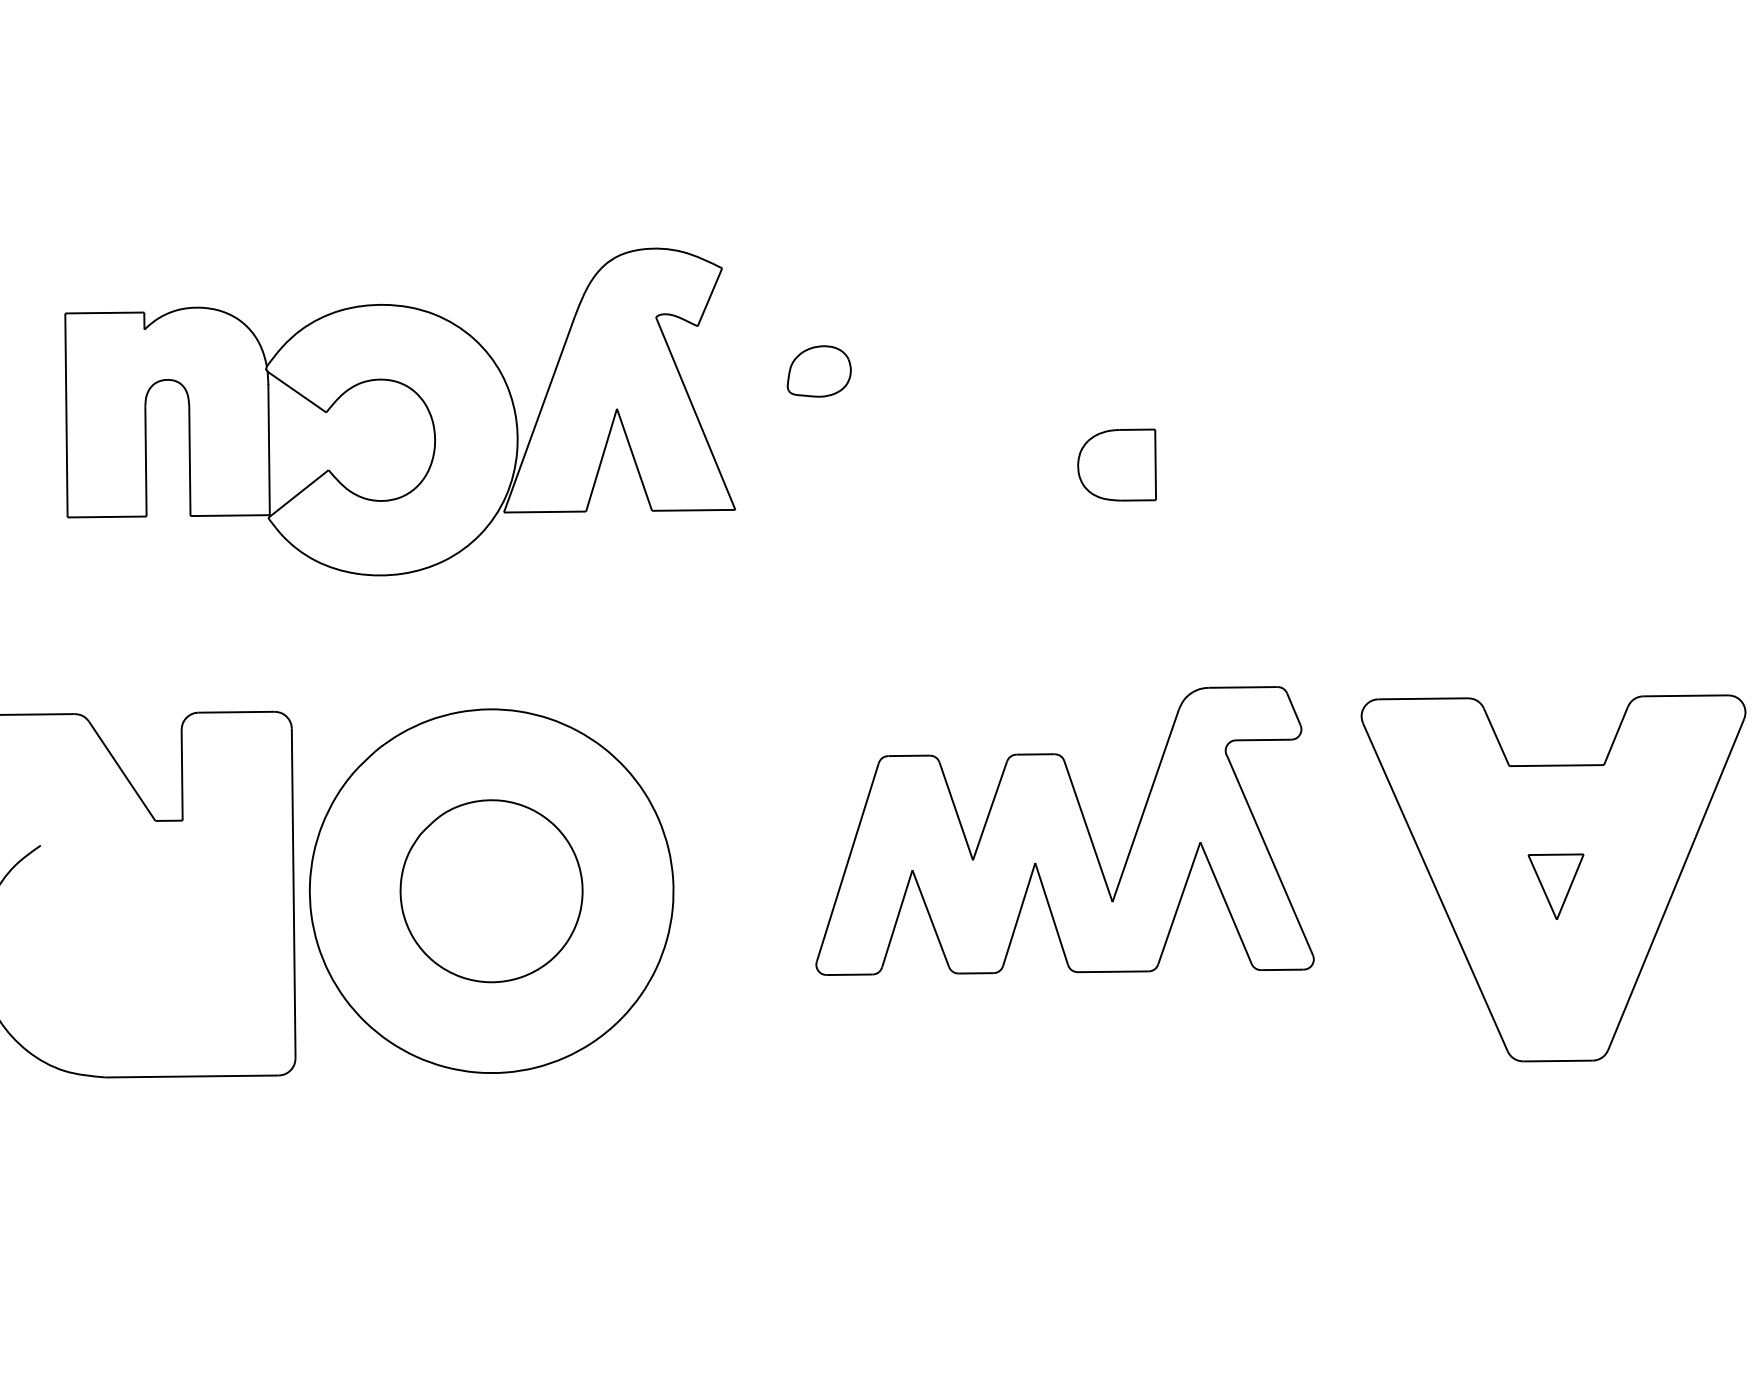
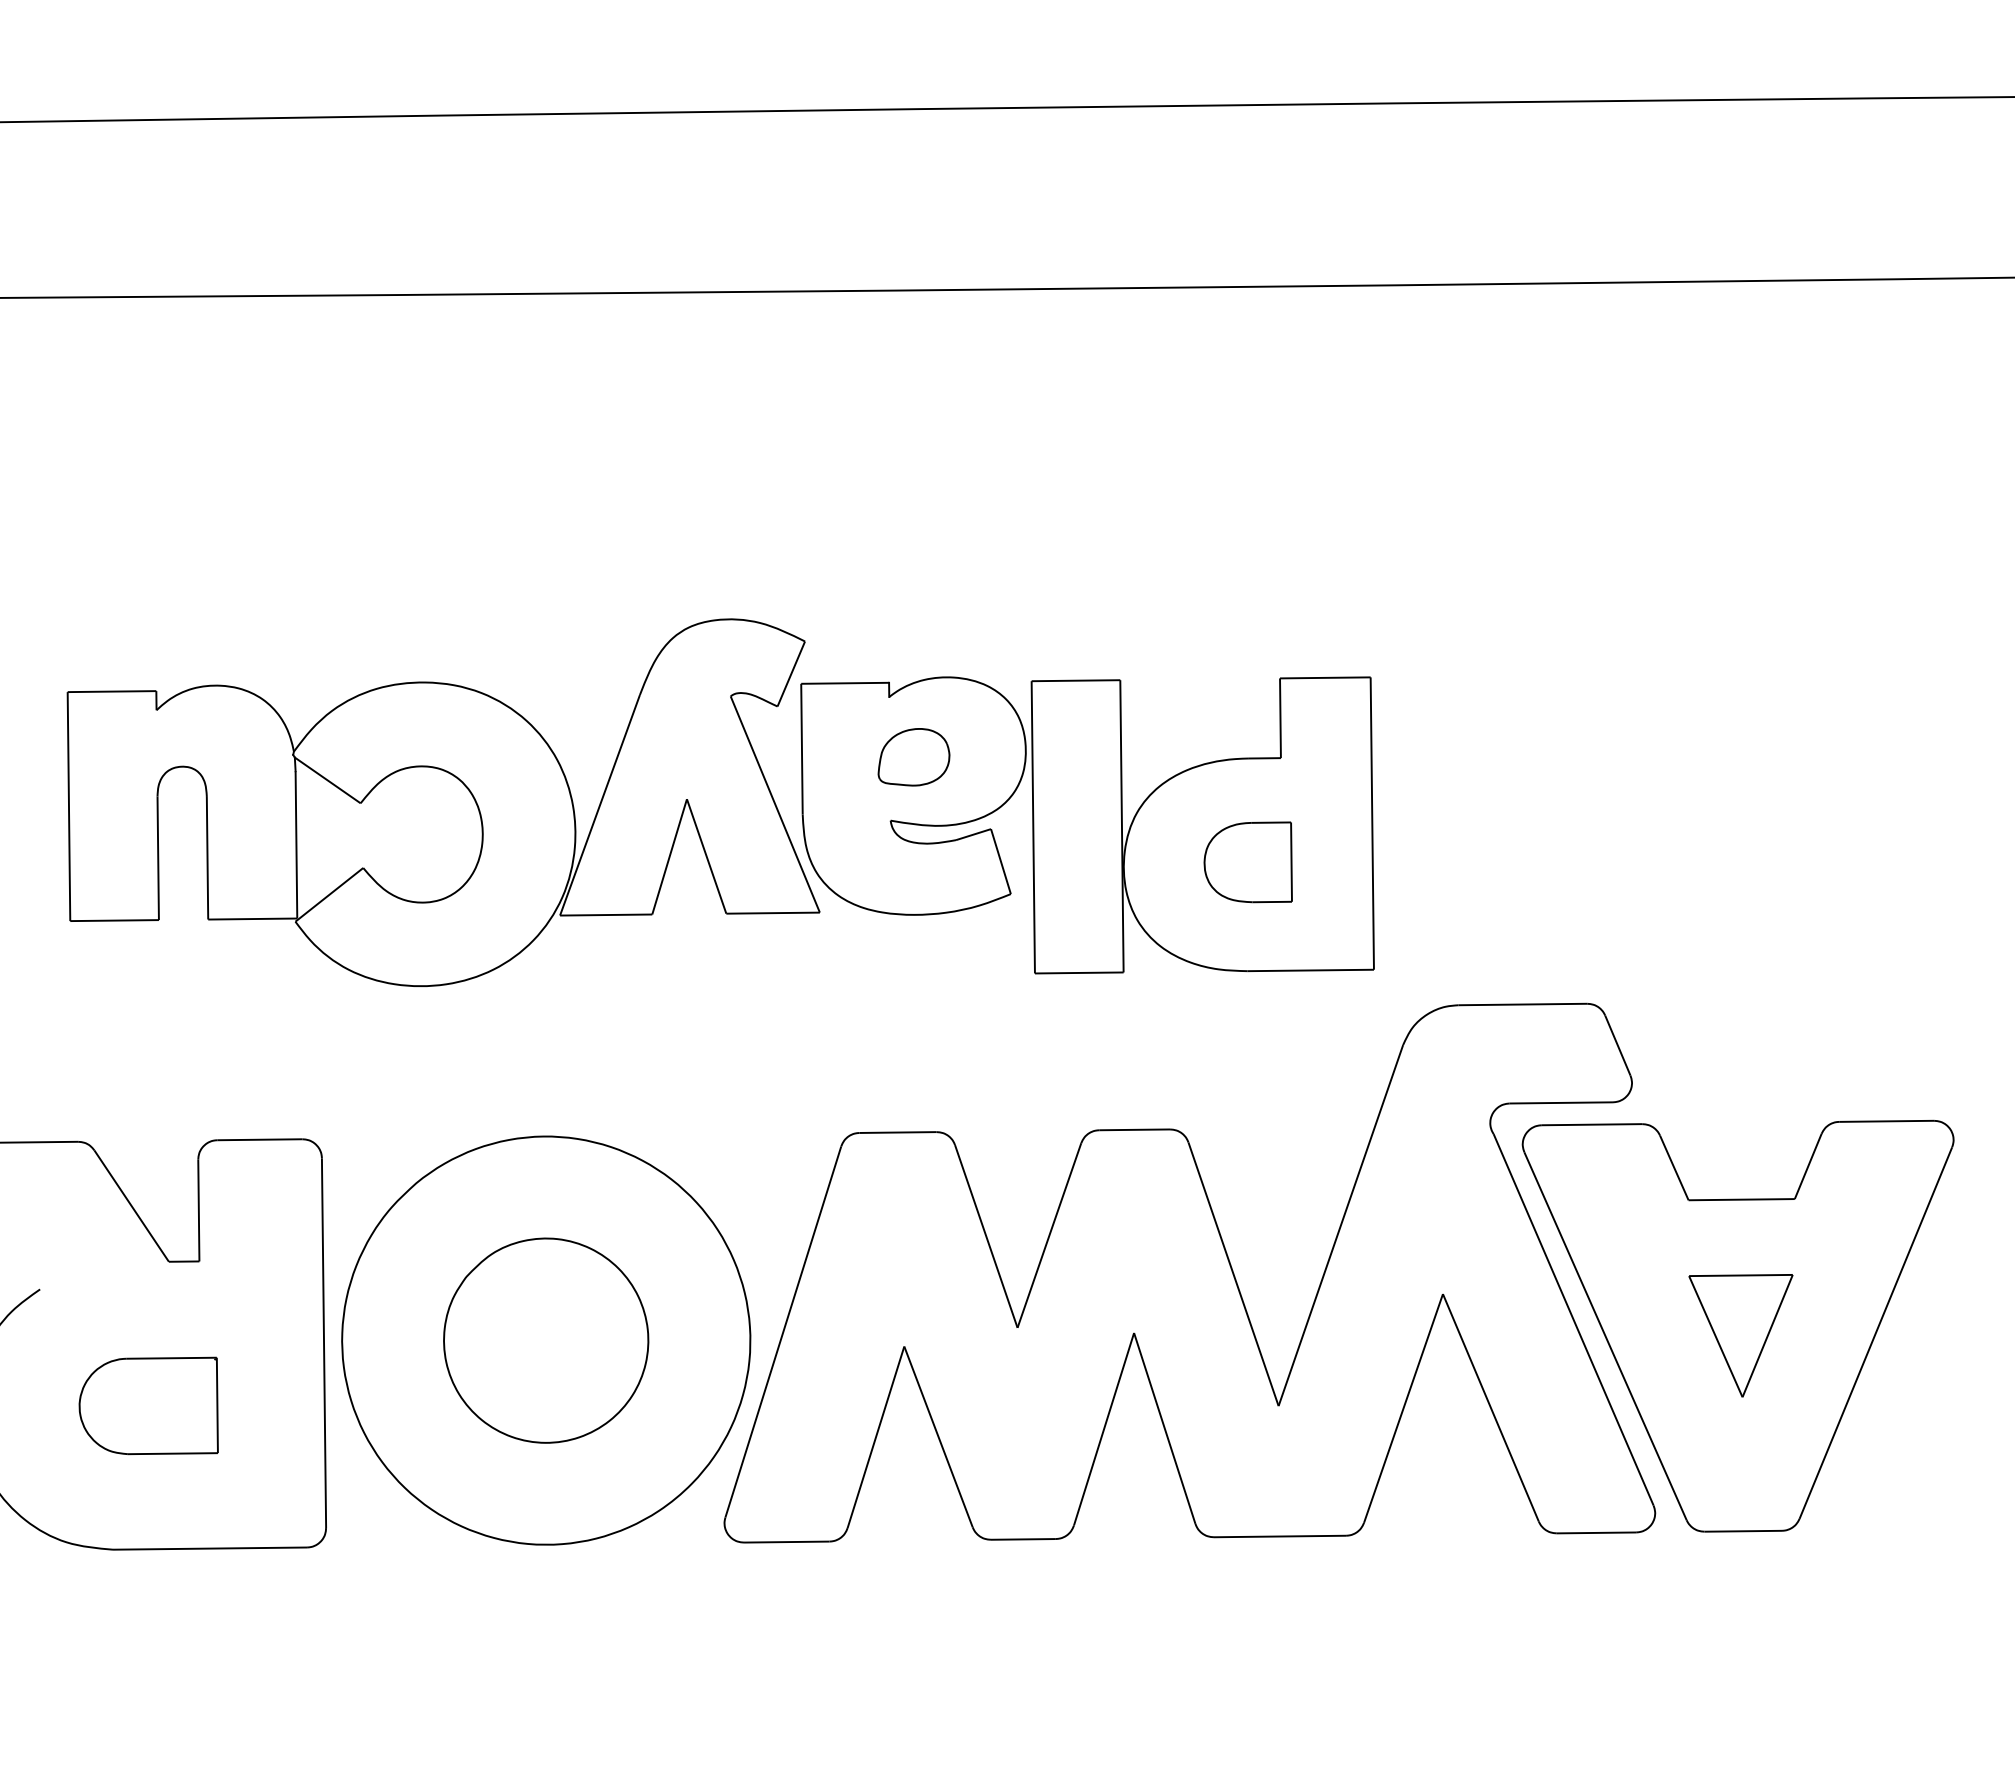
part: (973, 432) -> (1087, 825), added
part: (1064, 830) -> (1189, 1272), size x1.67
part: (1555, 886) -> (1740, 1335), size x1.67
part: (137, 948) -> (148, 1405), added

